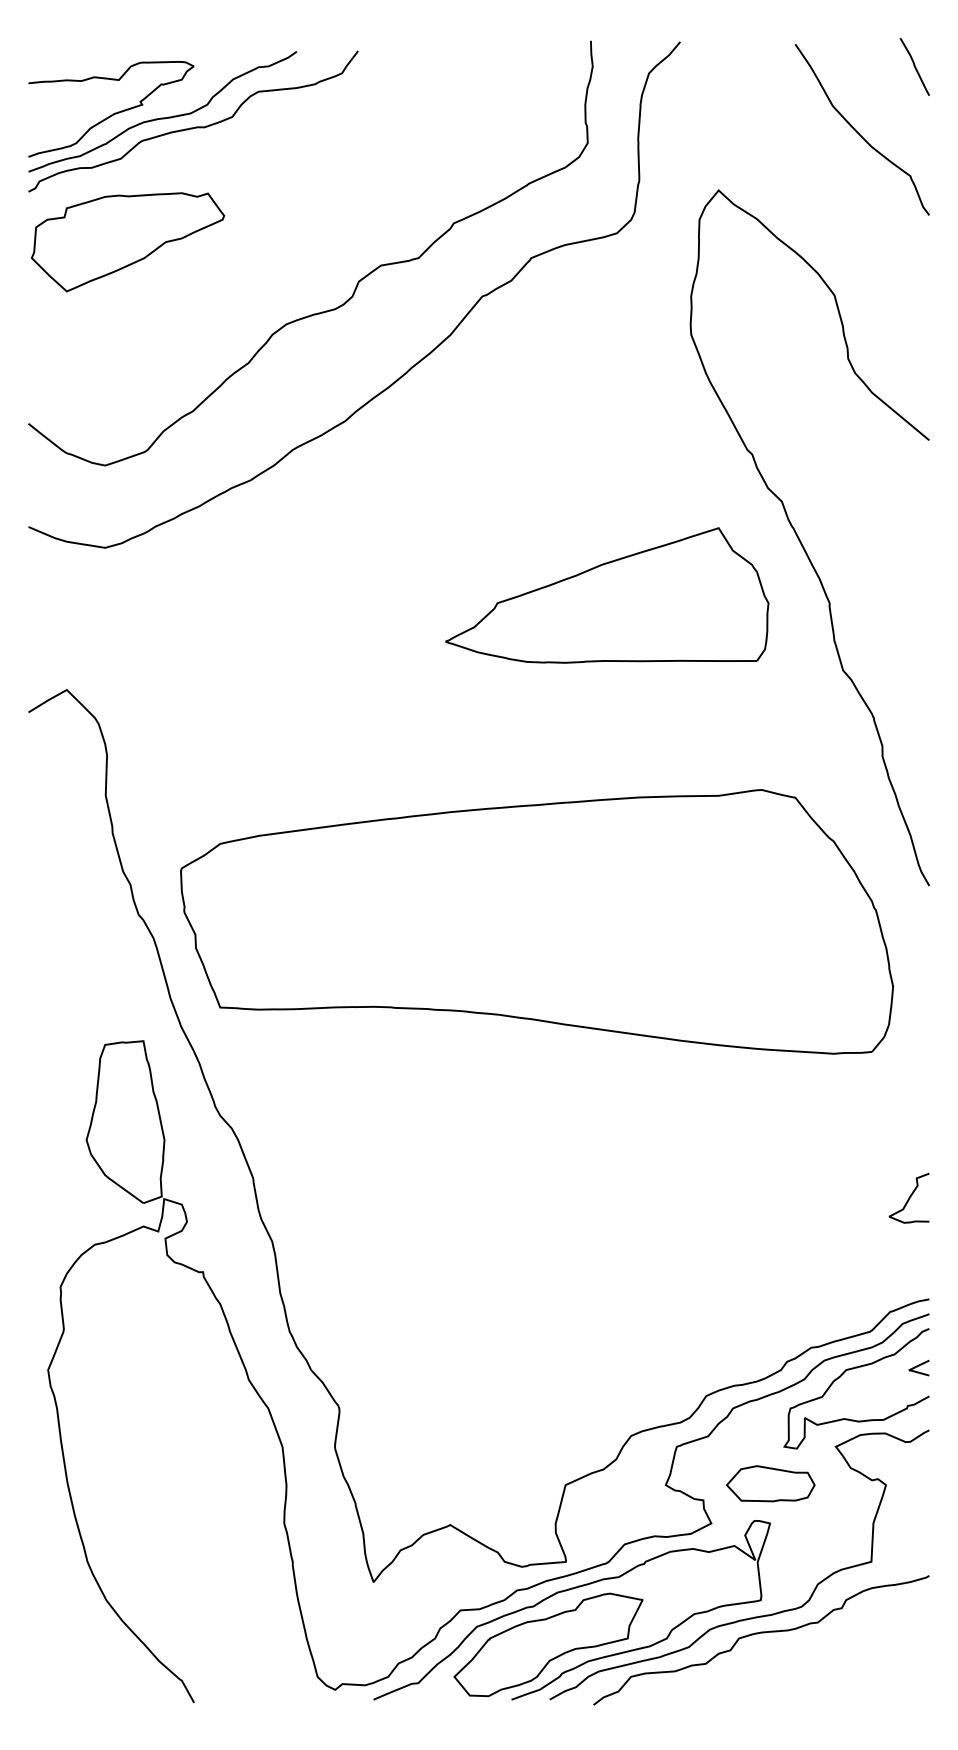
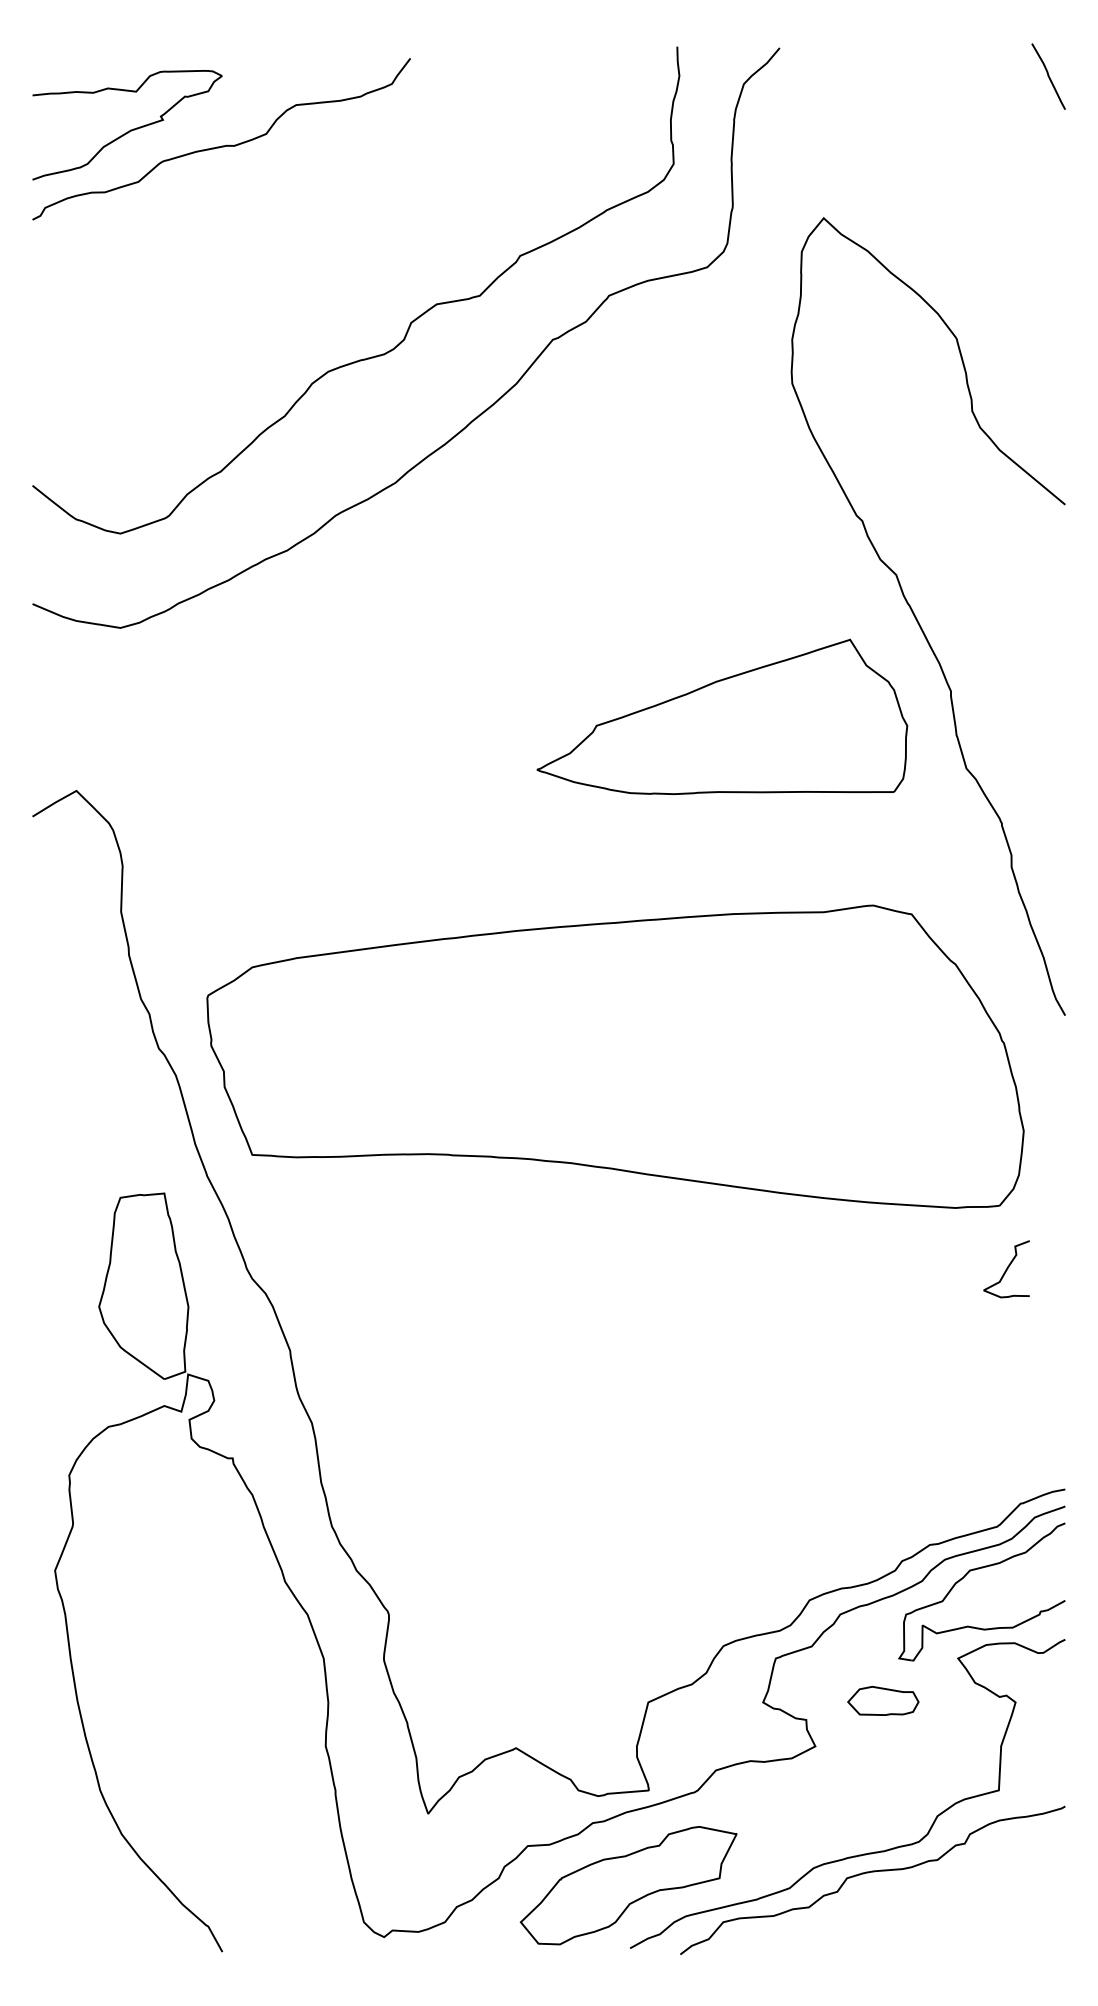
curve: (162, 117) -> (186, 134), removed
curve: (858, 132) -> (984, 151), removed
part: (128, 242) -> (147, 277), removed
part: (607, 595) -> (722, 716), moved
curve: (908, 1198) -> (1005, 1269), moved
curve: (918, 1366) -> (1052, 1566), removed
part: (770, 1483) -> (883, 1700), size x0.7
curve: (566, 1591) -> (649, 1824), removed

